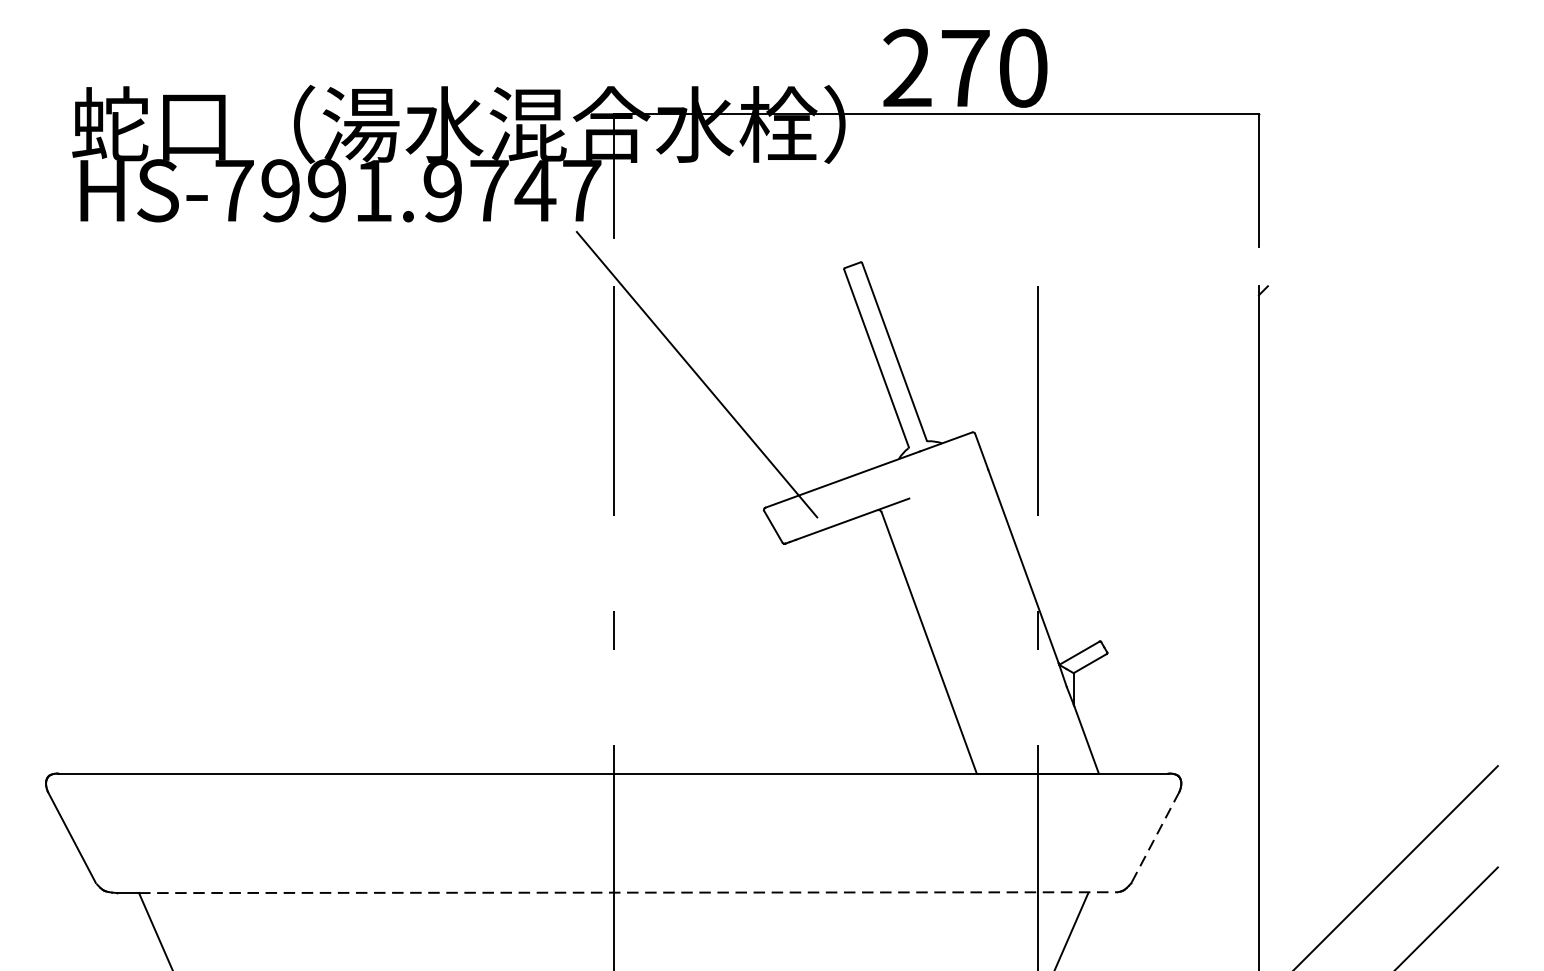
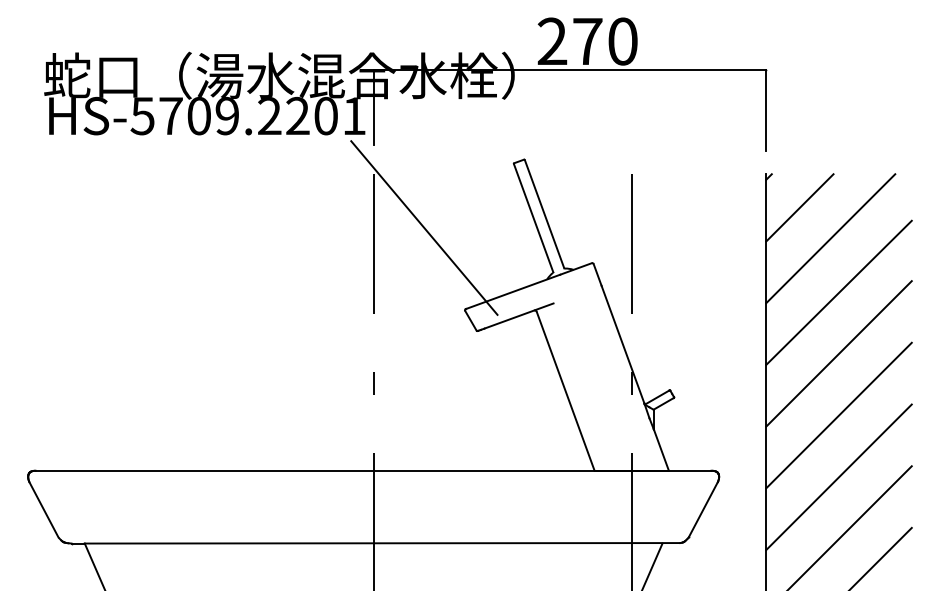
text: (408, 189) -> (248, 115), HS-7991.9747 -> HS-5709.2201
line: (1313, 340) -> (799, 207), added
line: (1364, 391) -> (830, 238), added
line: (1377, 480) -> (838, 292), added
line: (1377, 580) -> (838, 353), added
line: (1377, 682) -> (838, 415), added
line: (1377, 782) -> (838, 476), added
line: (1155, 838) -> (703, 510), dashed -> solid
line: (628, 892) -> (382, 543), dashed -> solid

